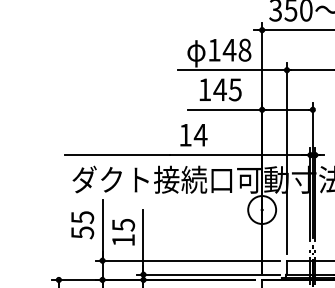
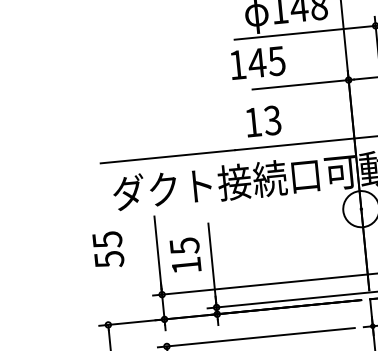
text: (220, 89) -> (257, 62), moved
text: (200, 134) -> (272, 119), 14 -> 13
text: (82, 225) -> (108, 250), moved

